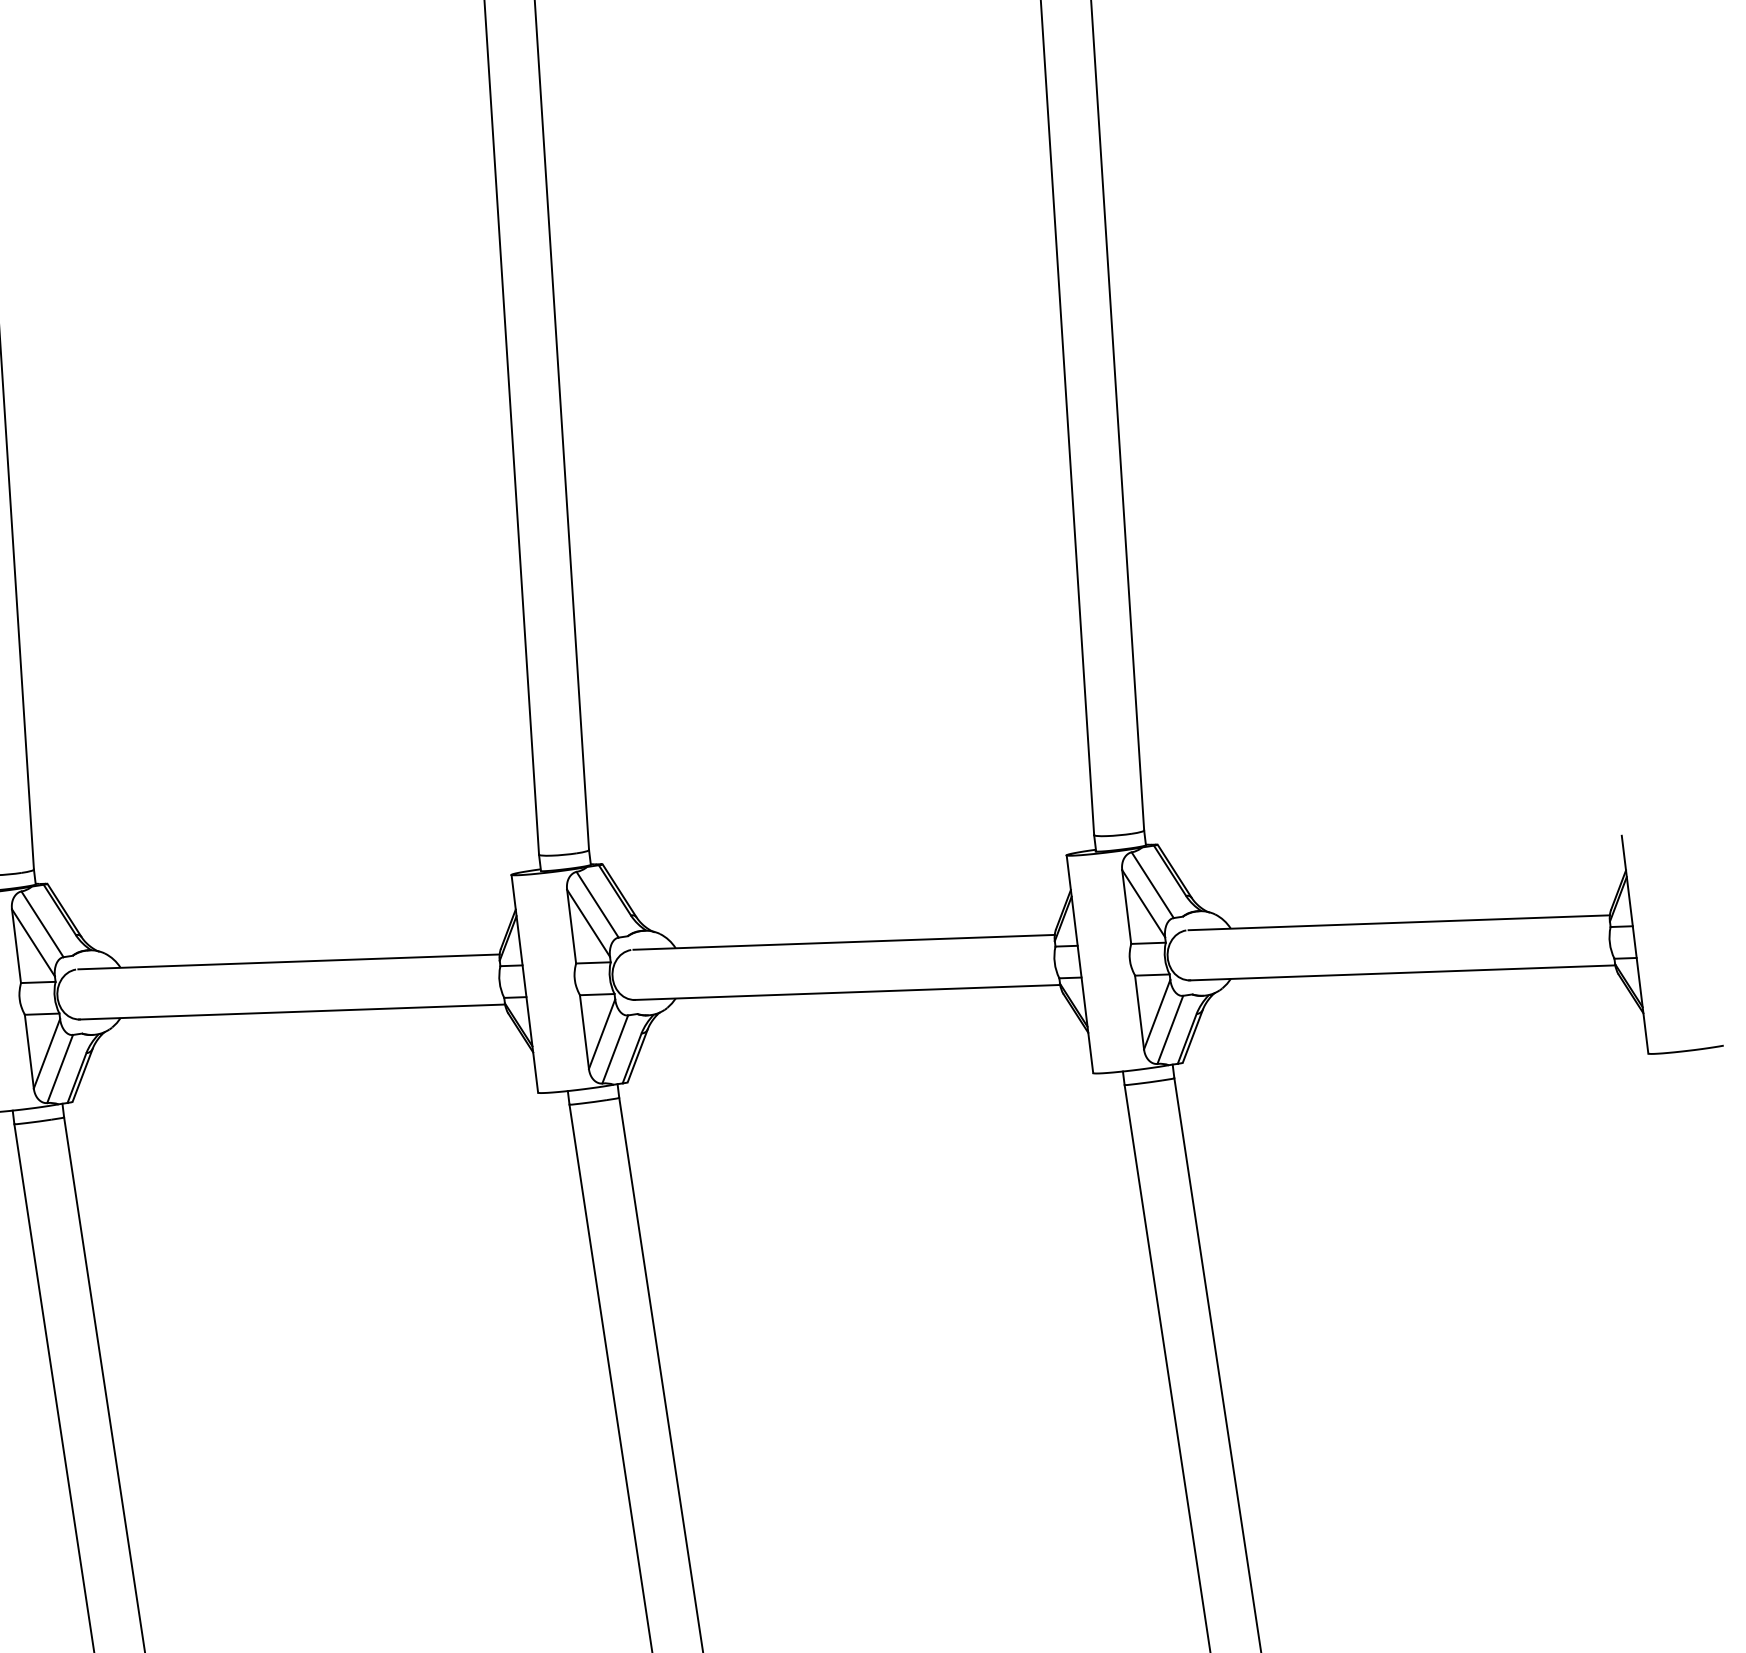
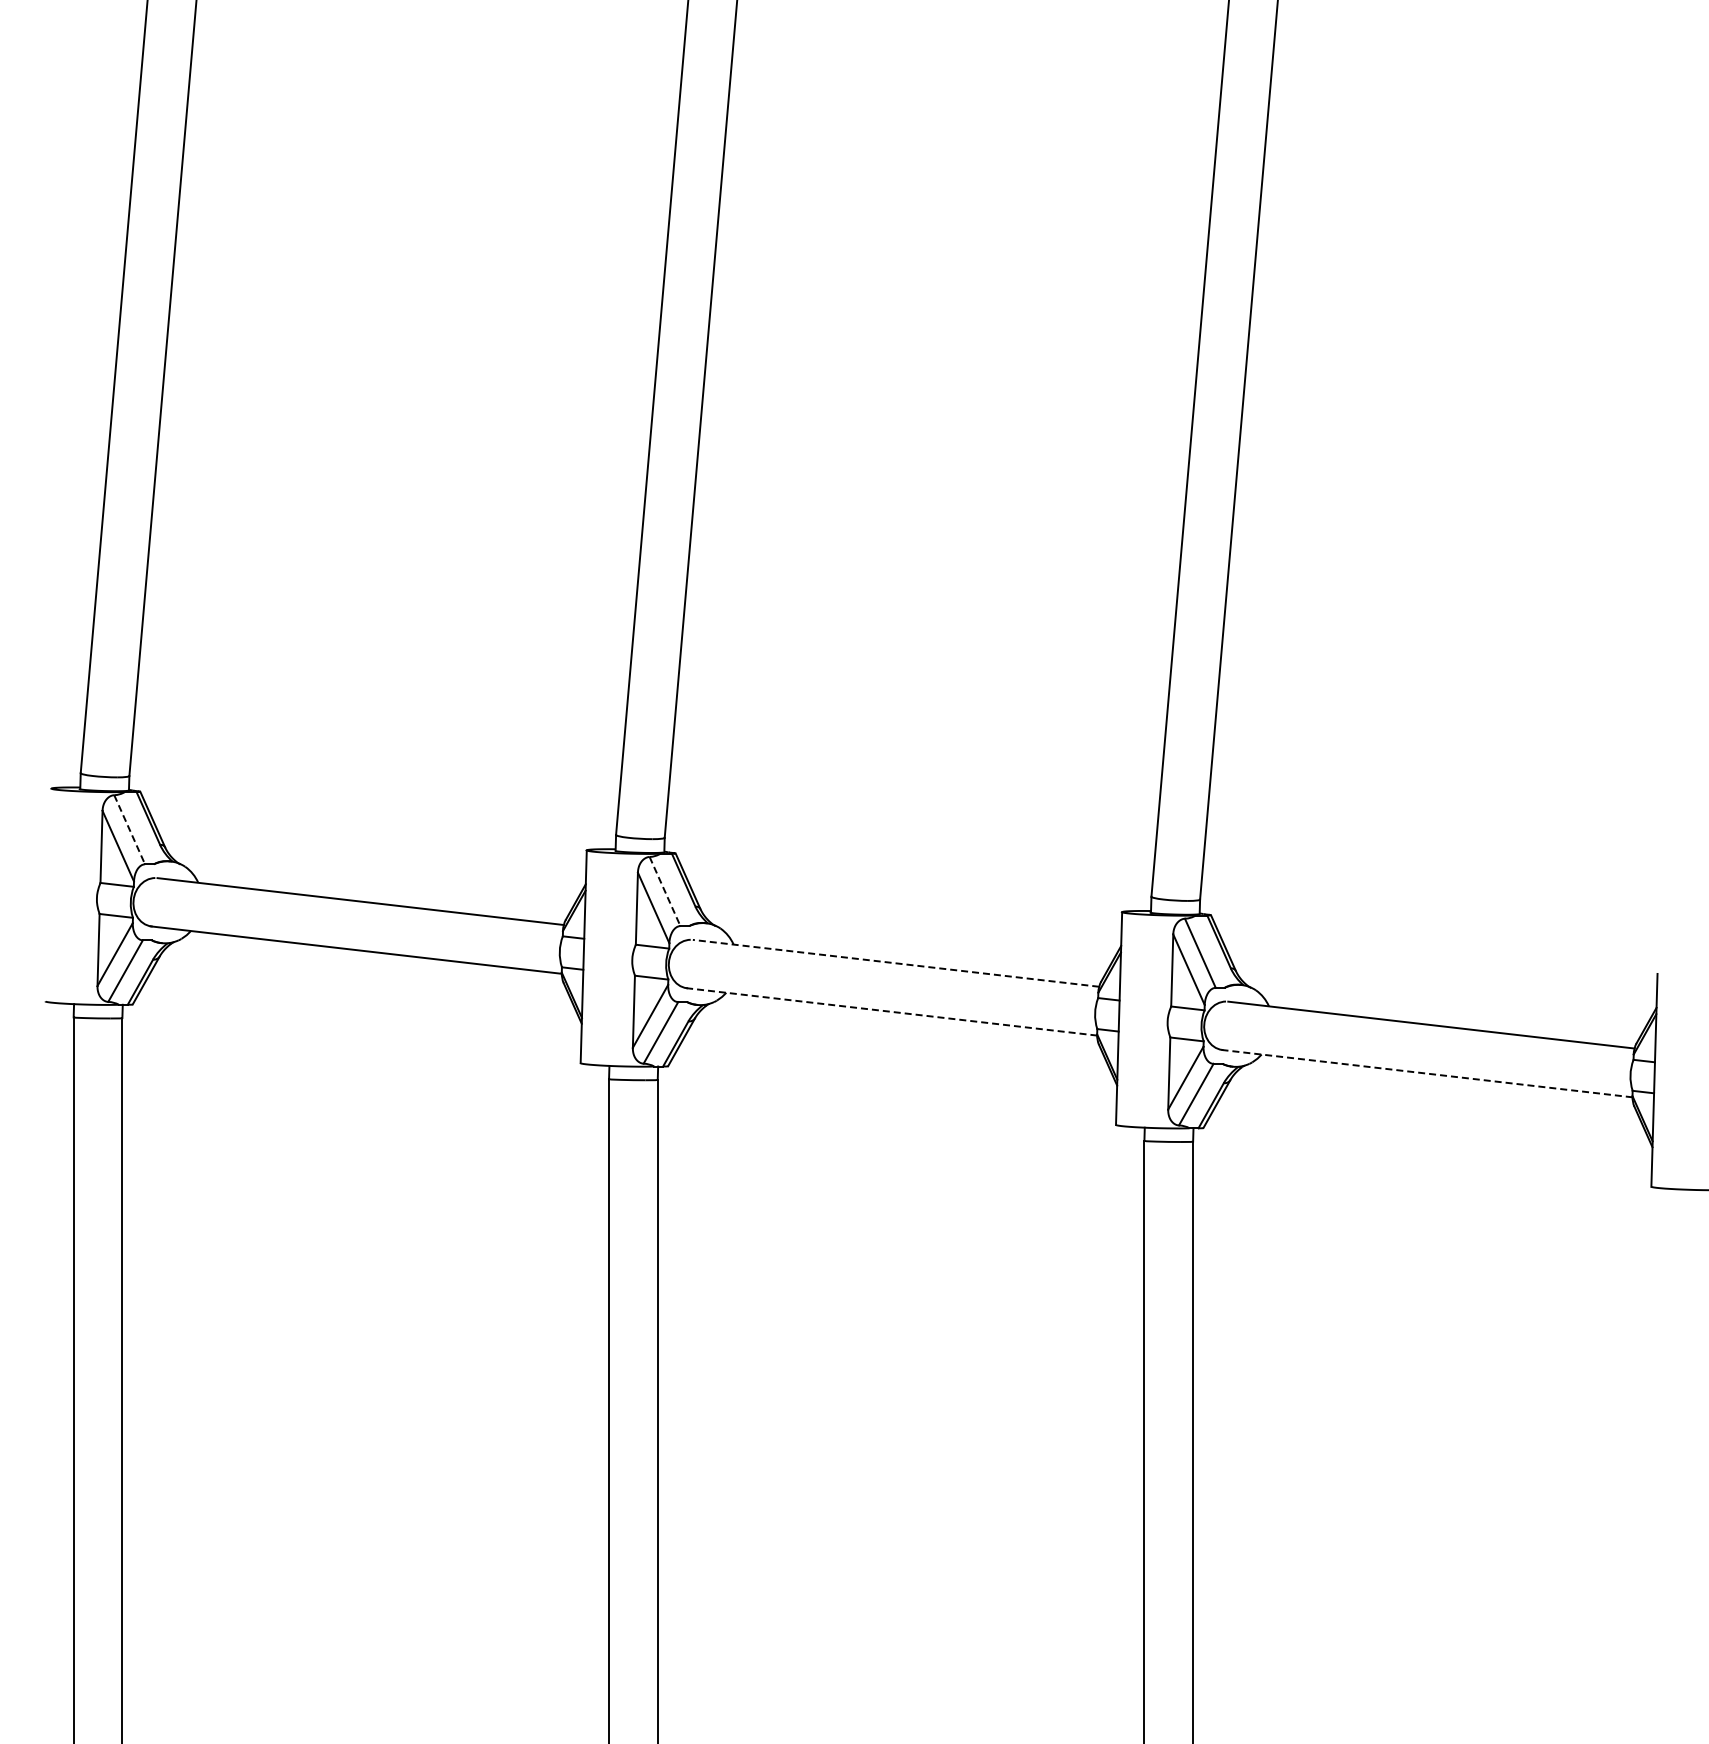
line: (598, 904) -> (665, 891), solid -> dashed
line: (42, 924) -> (129, 829), solid -> dashed
line: (844, 942) -> (896, 963), solid -> dashed
line: (1401, 972) -> (1426, 1073), solid -> dashed
line: (846, 992) -> (891, 1011), solid -> dashed

